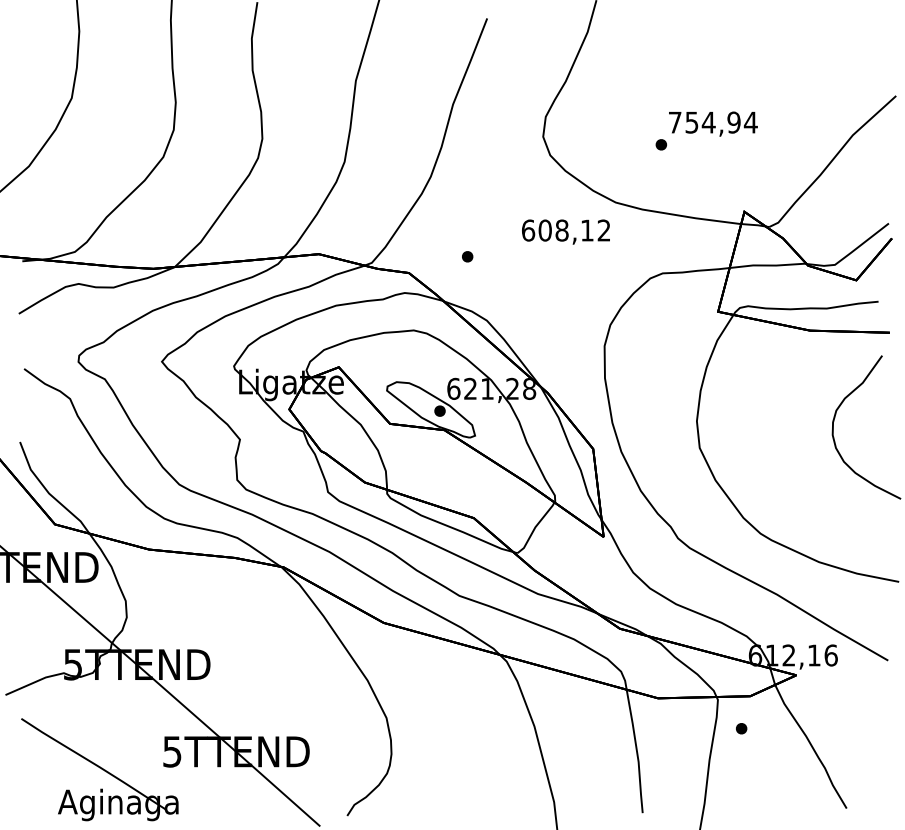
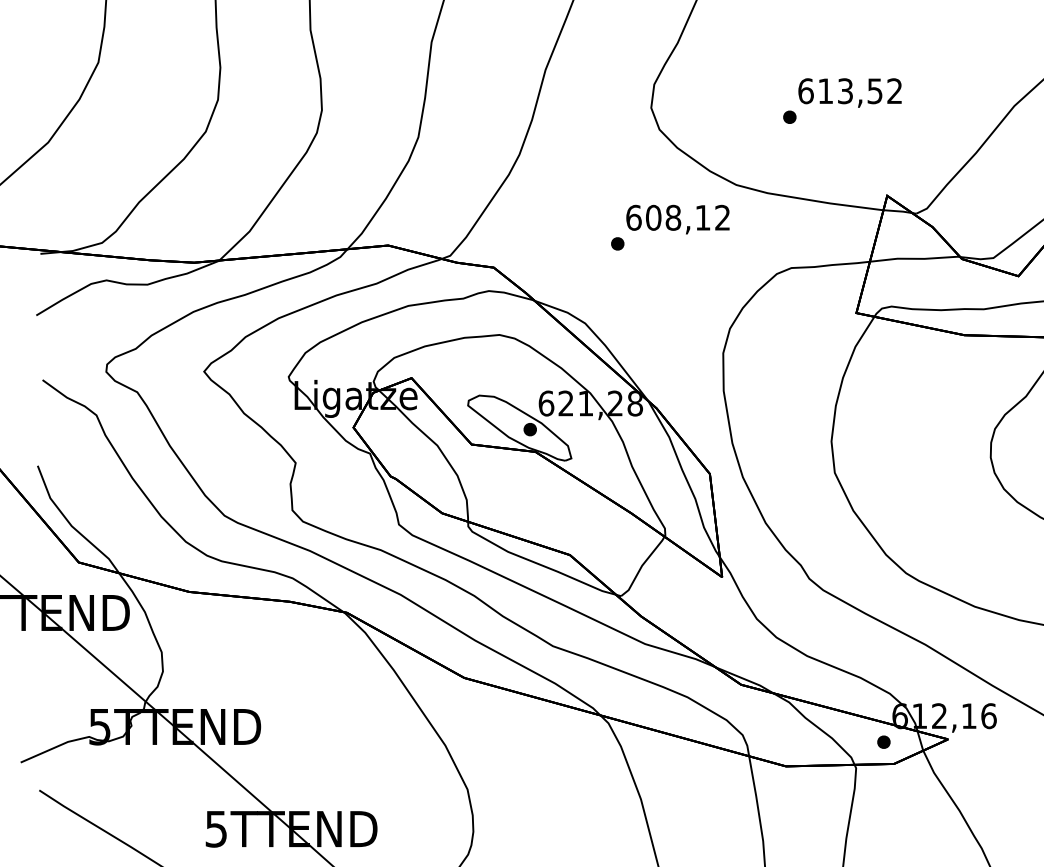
text: (712, 122) -> (849, 91), 754,94 -> 613,52
part: (467, 256) -> (617, 243), moved
part: (741, 728) -> (883, 741), moved

